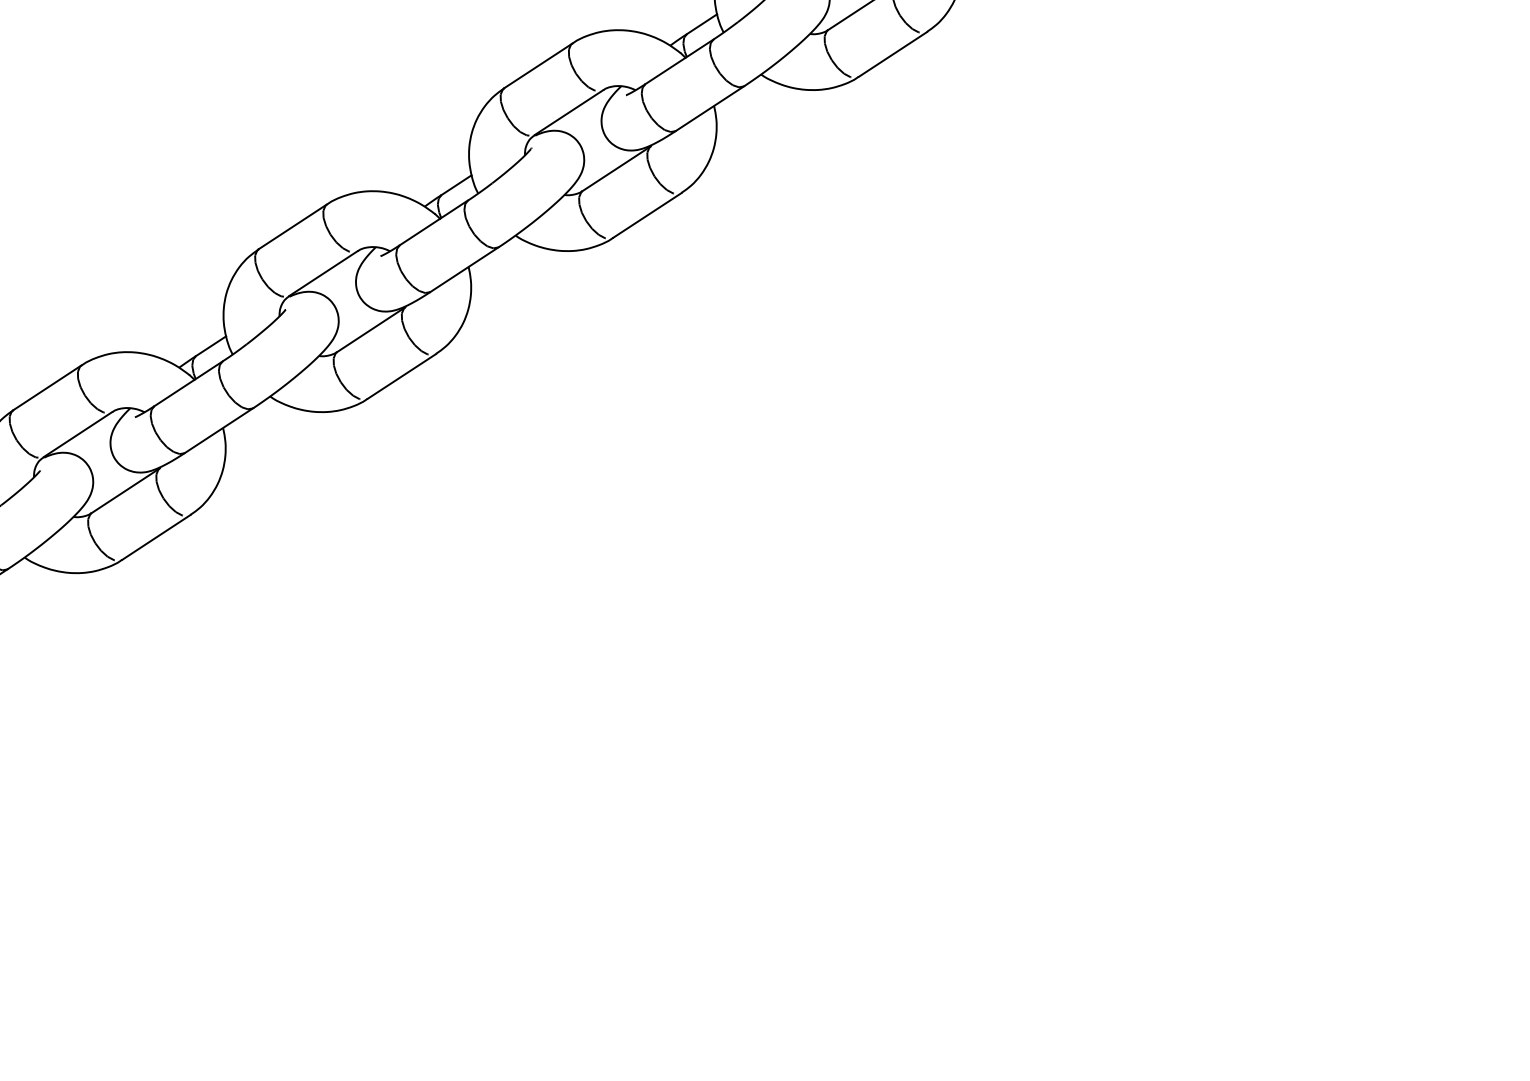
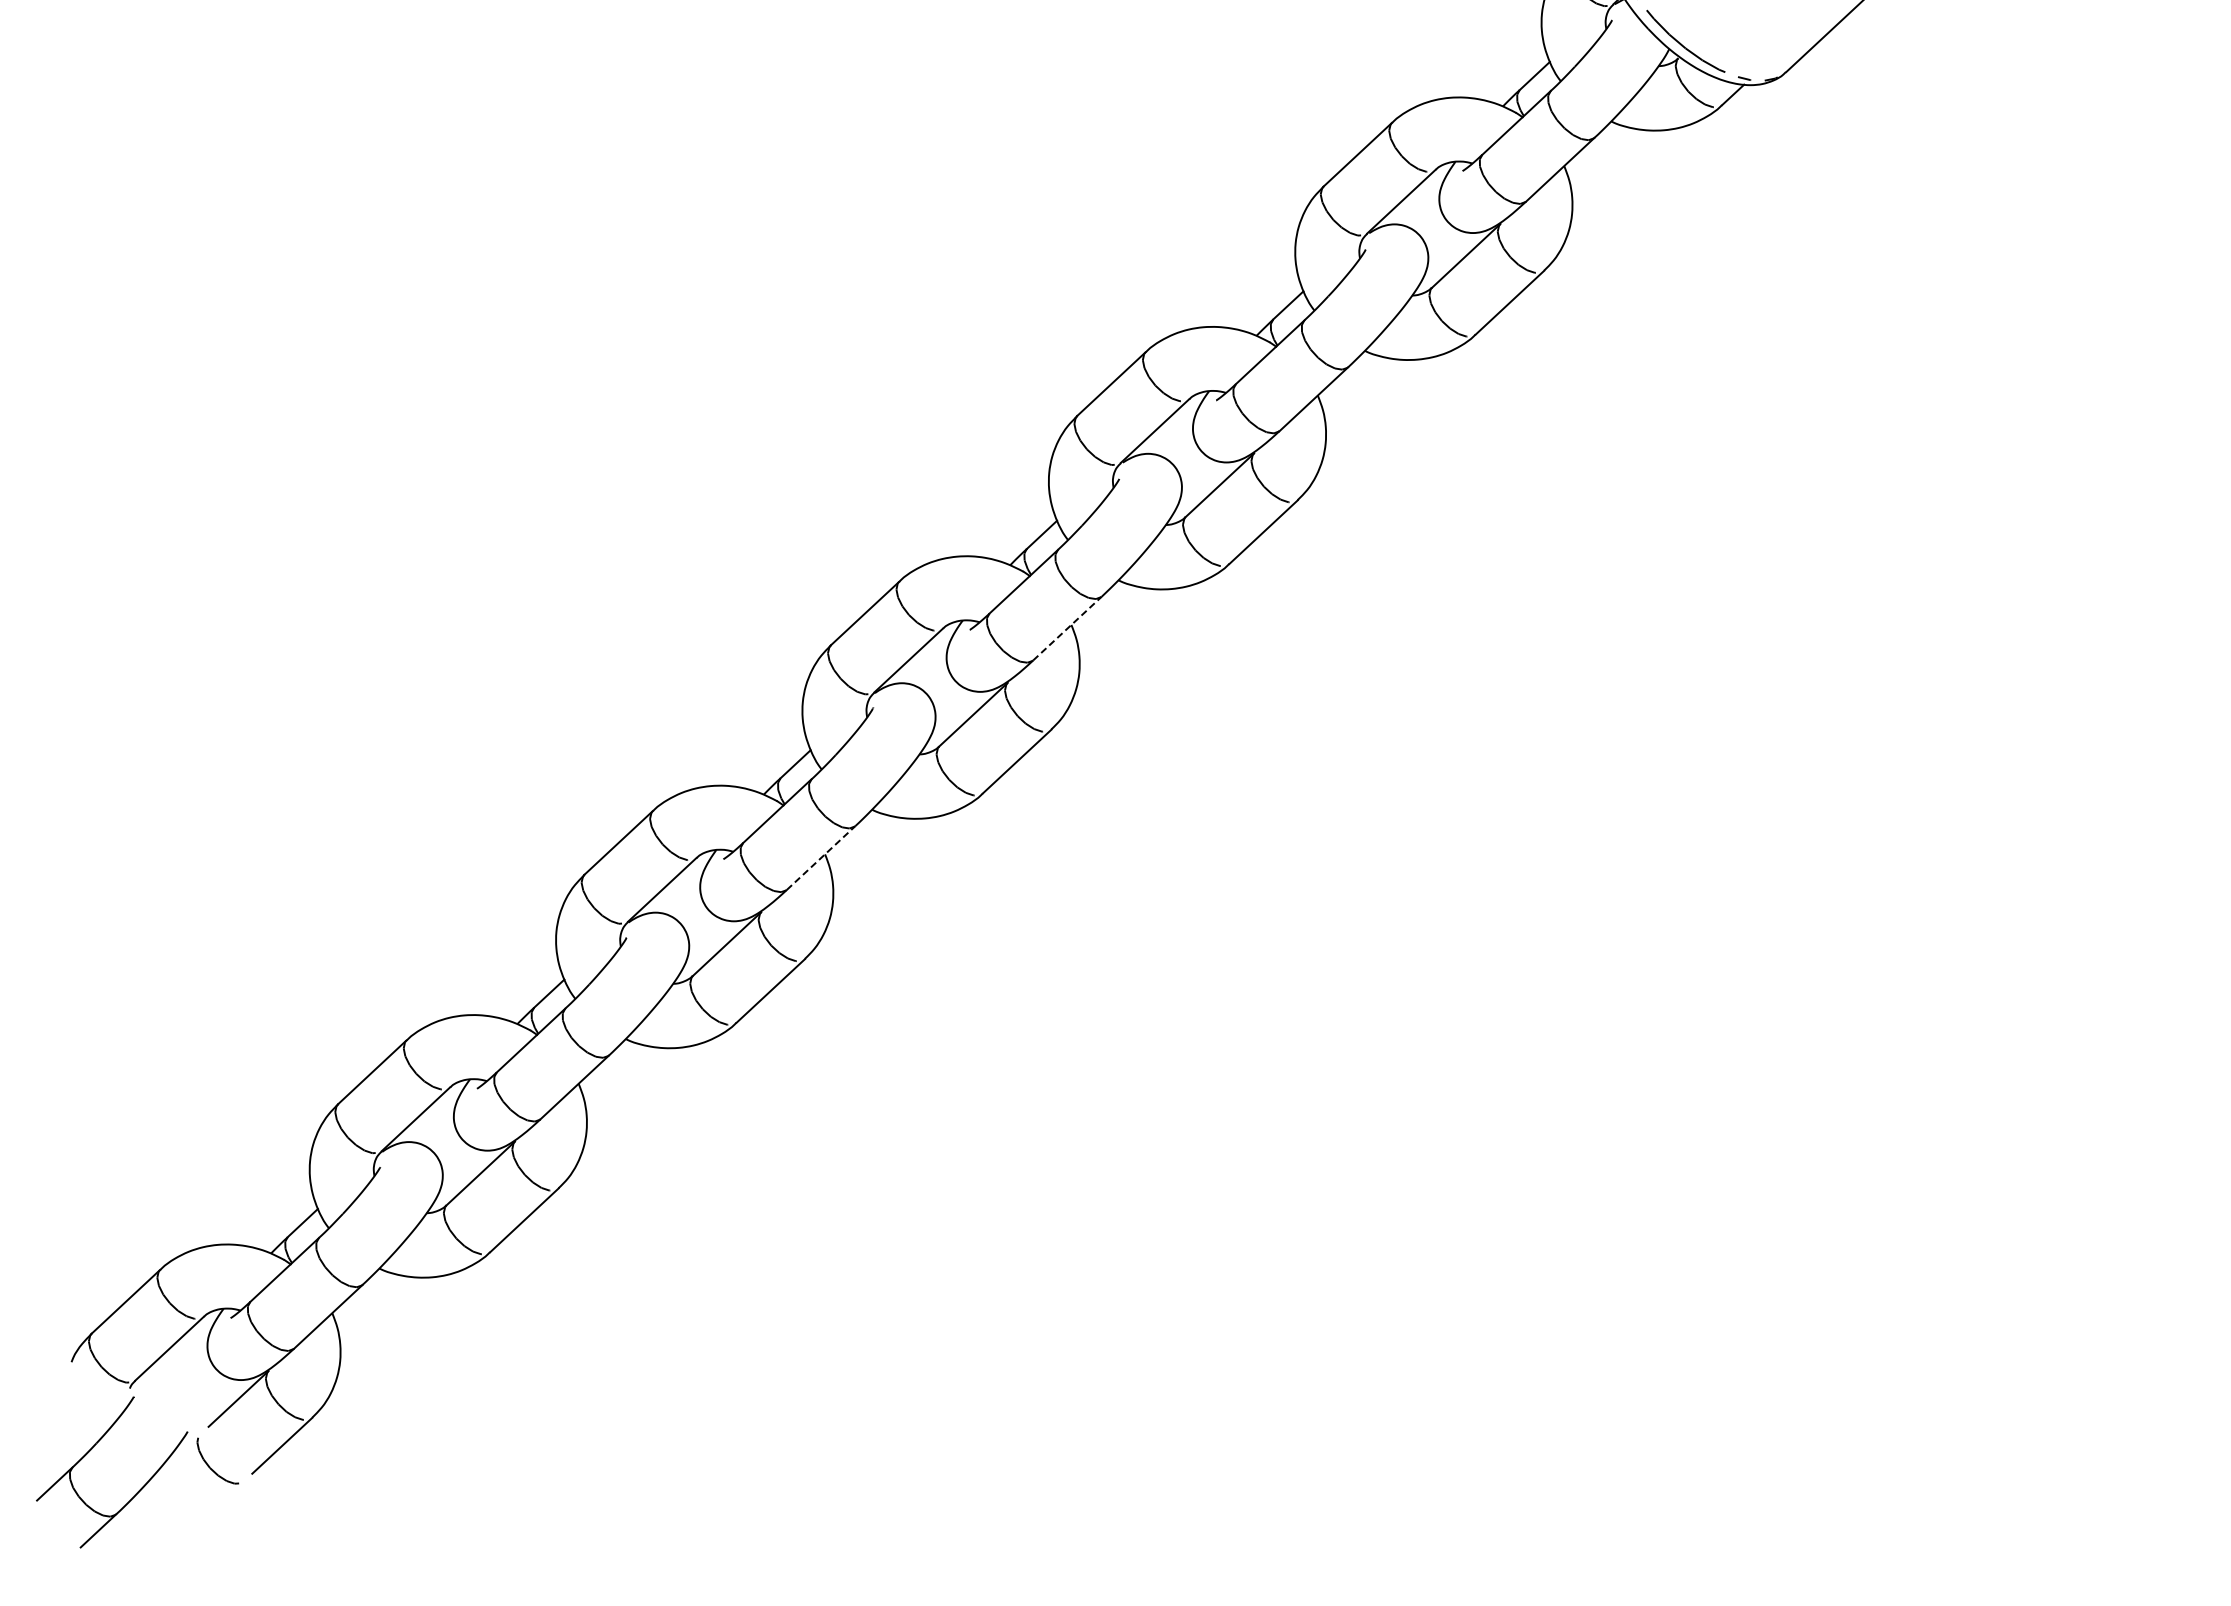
line: (710, 108) -> (1067, 628), solid -> dashed
line: (464, 270) -> (821, 858), solid -> dashed

